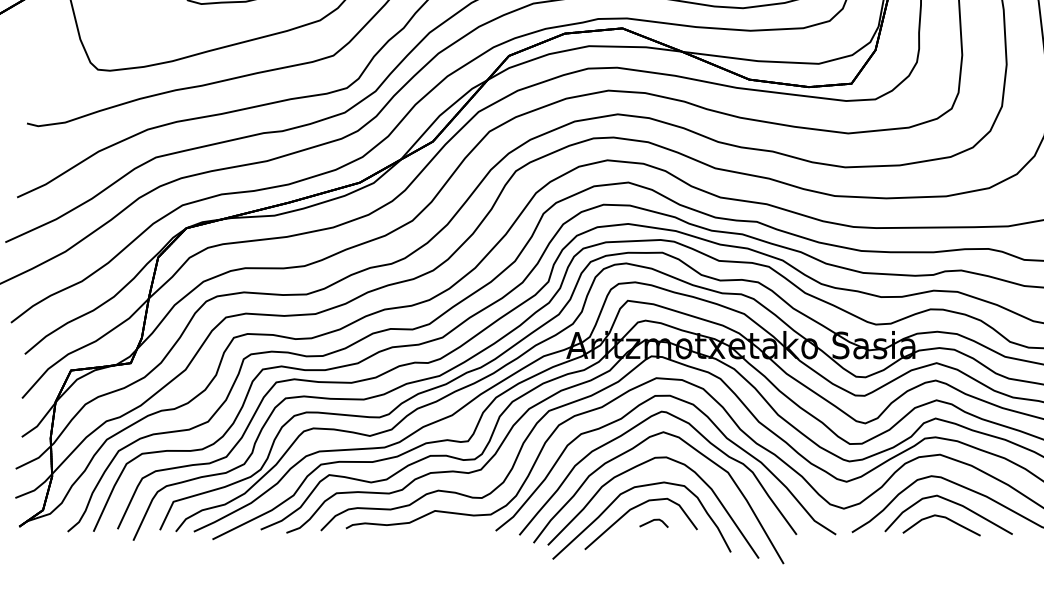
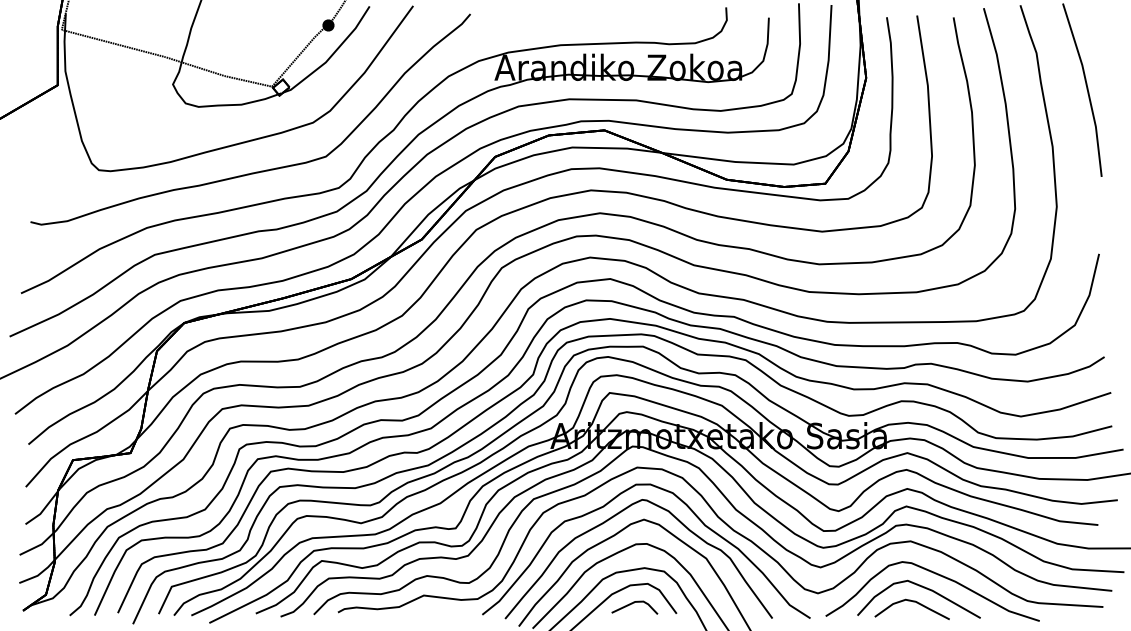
part: (653, 523) -> (634, 607), size x1.67

